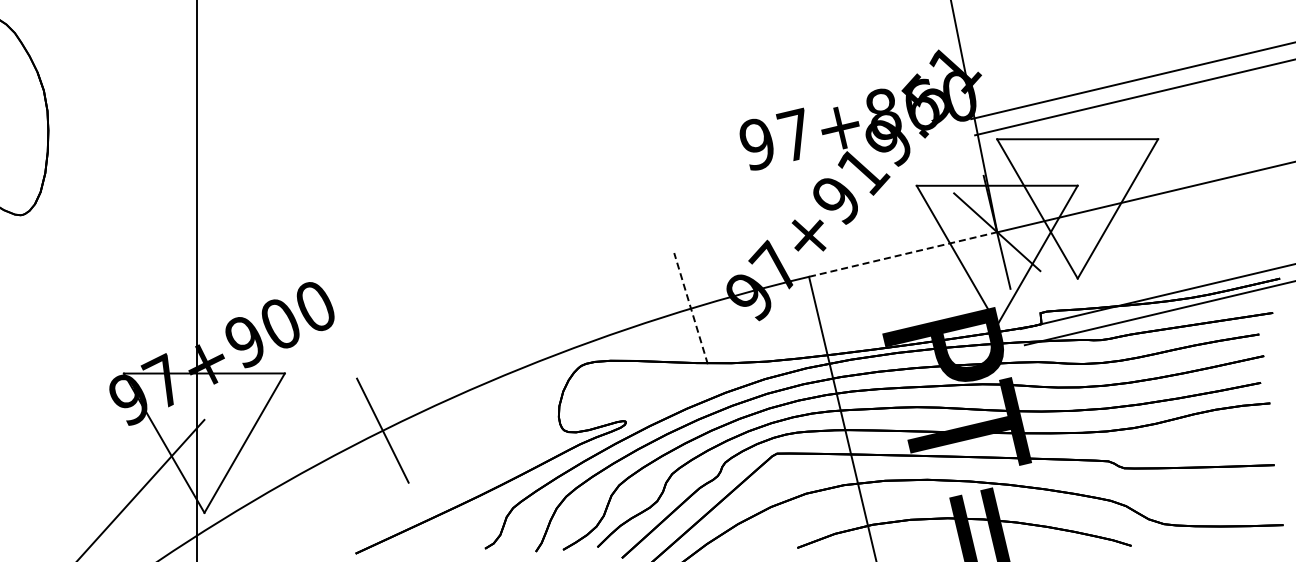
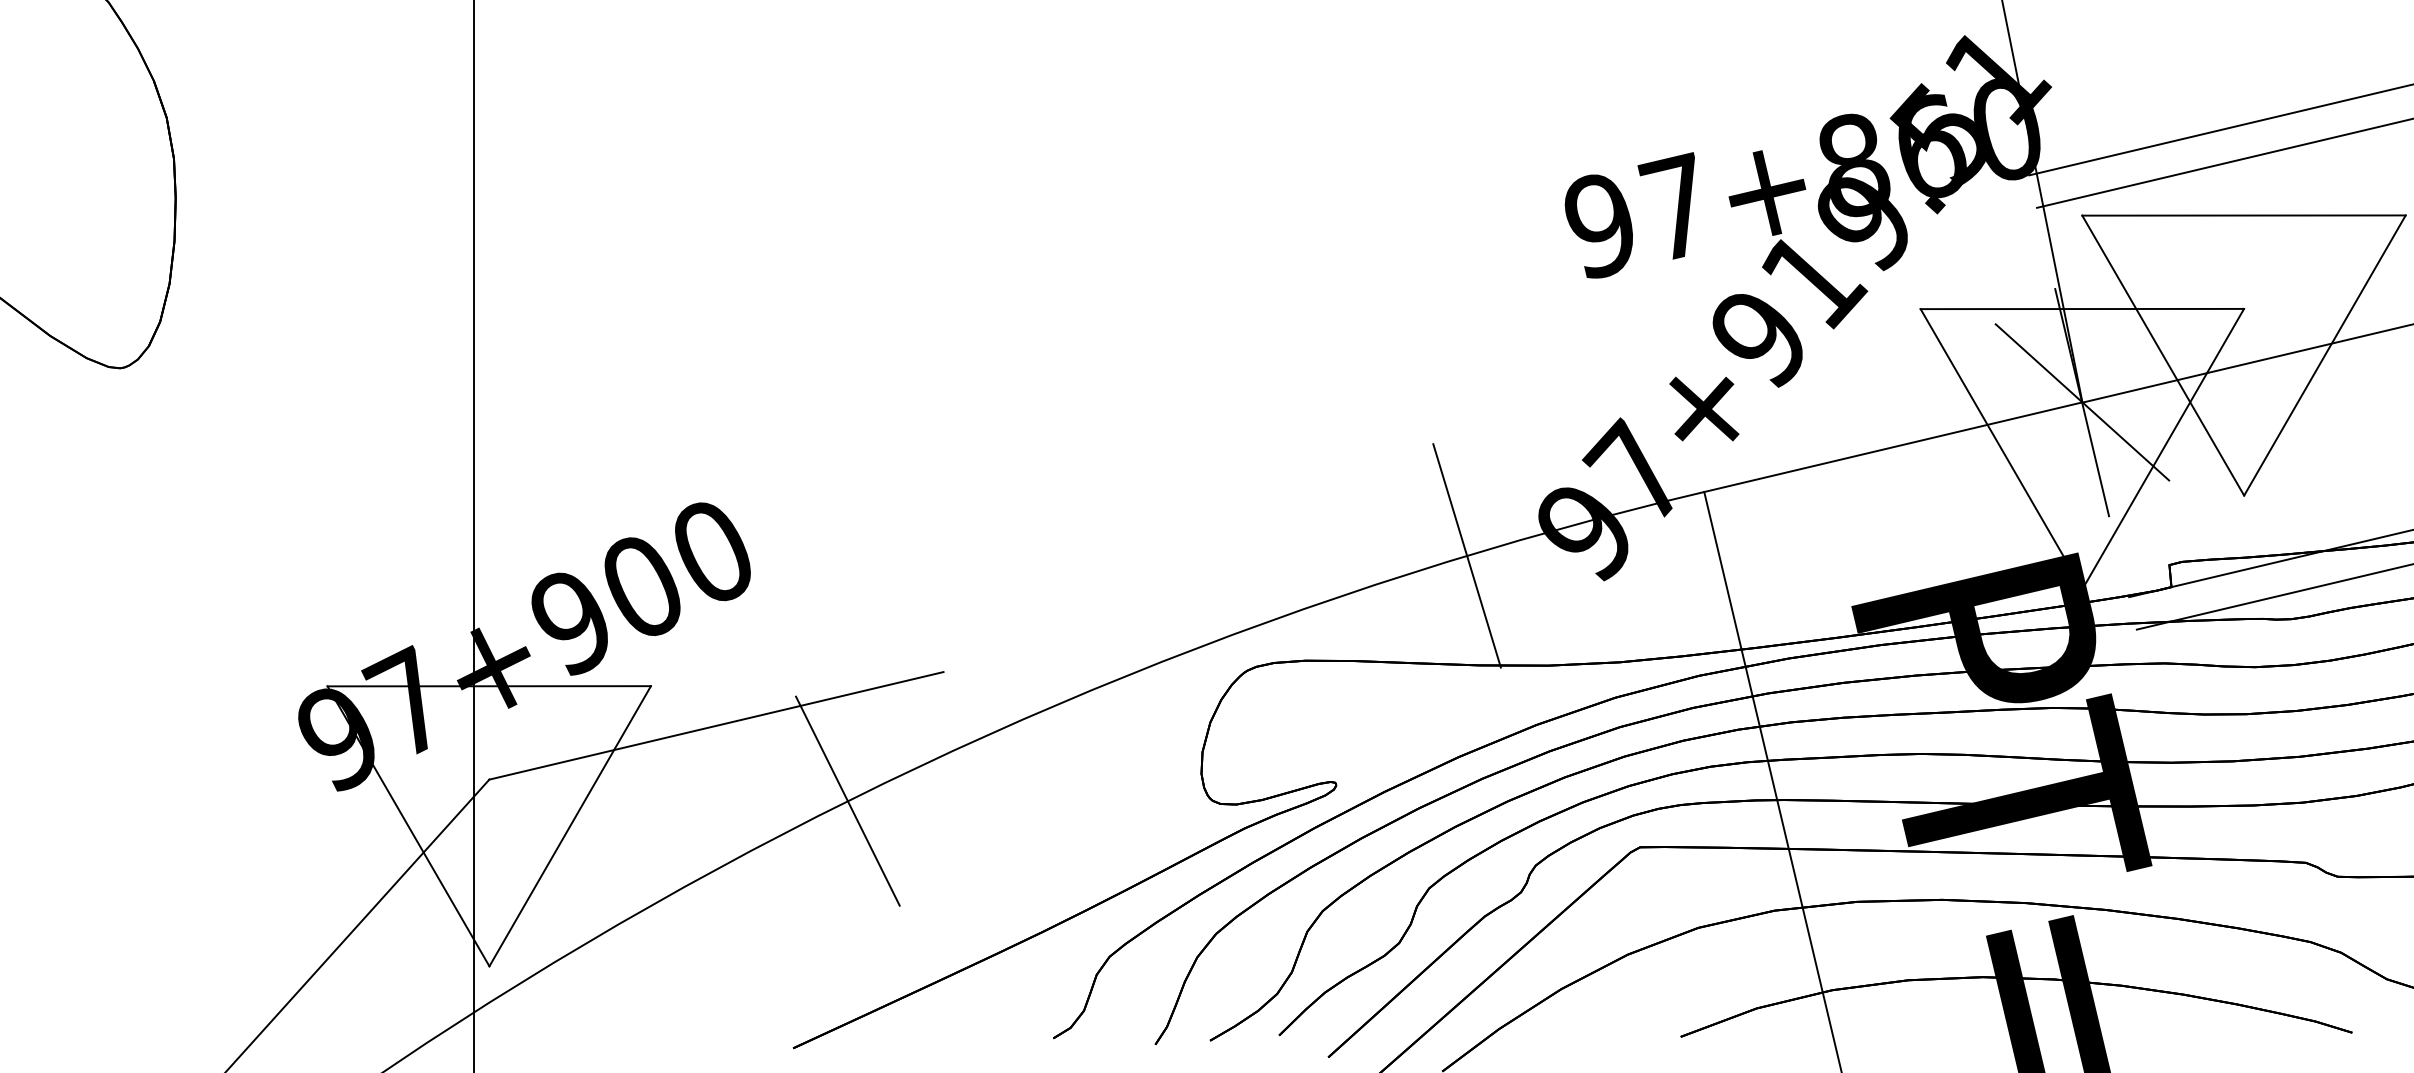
line: (903, 254) -> (1894, 447), dashed -> solid
line: (690, 308) -> (1466, 555), dashed -> solid
line: (317, 392) -> (716, 724), added

